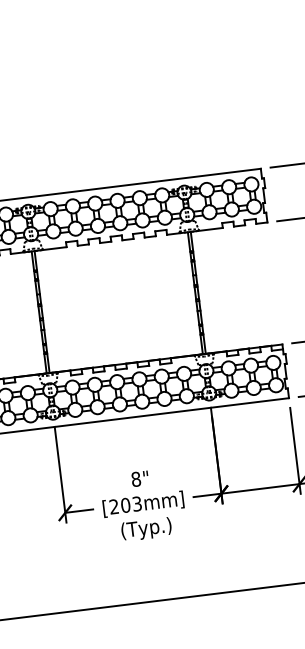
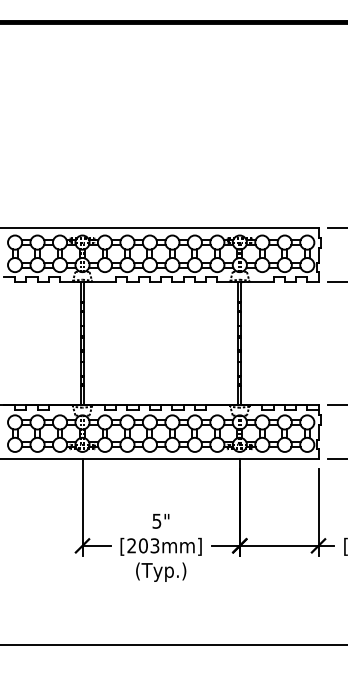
text: (135, 478) -> (156, 520), 8" -> 5"

